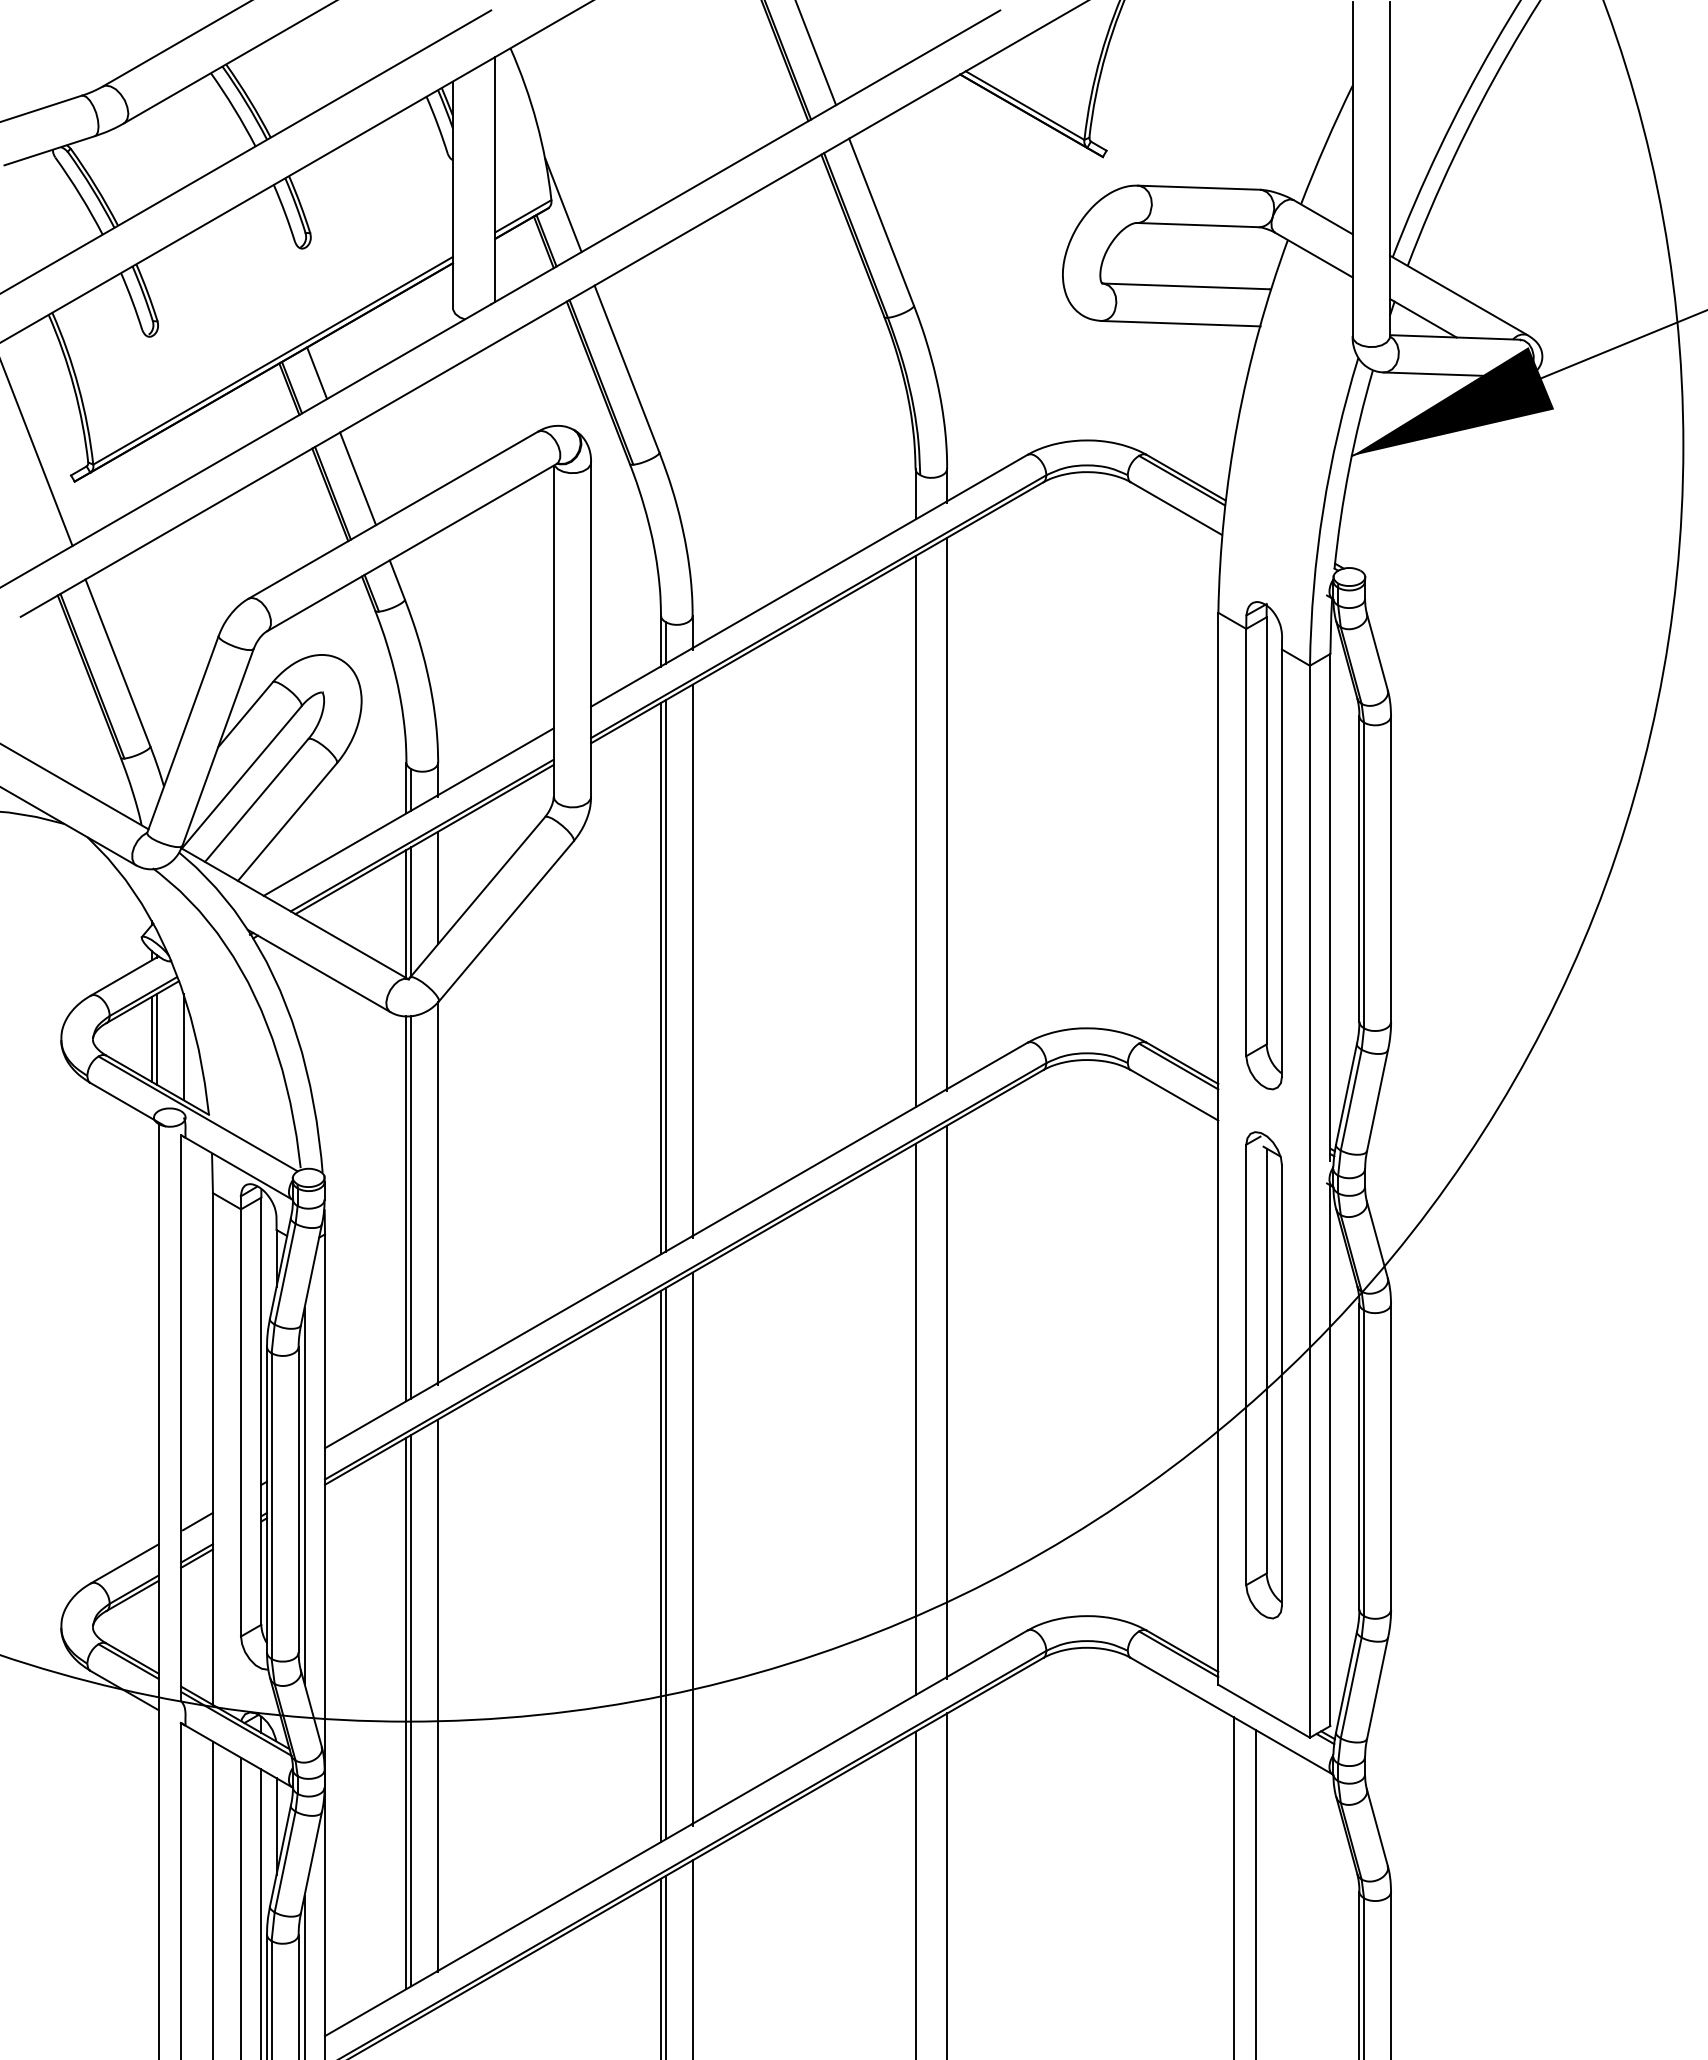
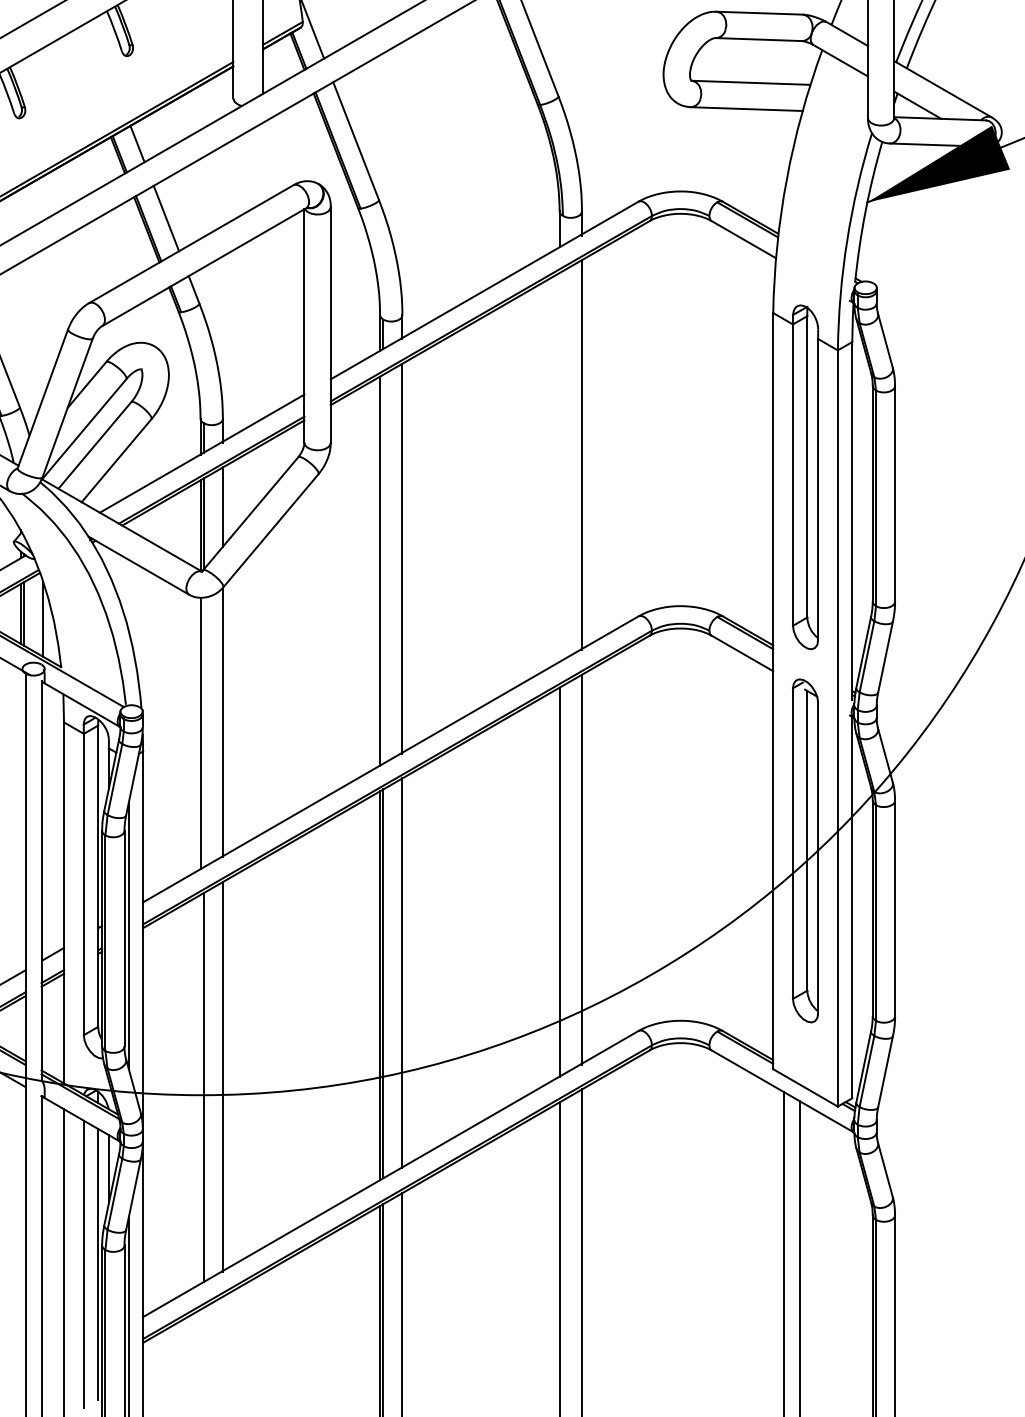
line: (915, 831) -> (559, 467), removed
line: (665, 975) -> (383, 568), removed
line: (411, 1207) -> (204, 732), removed
line: (406, 1713) -> (200, 1089), removed

